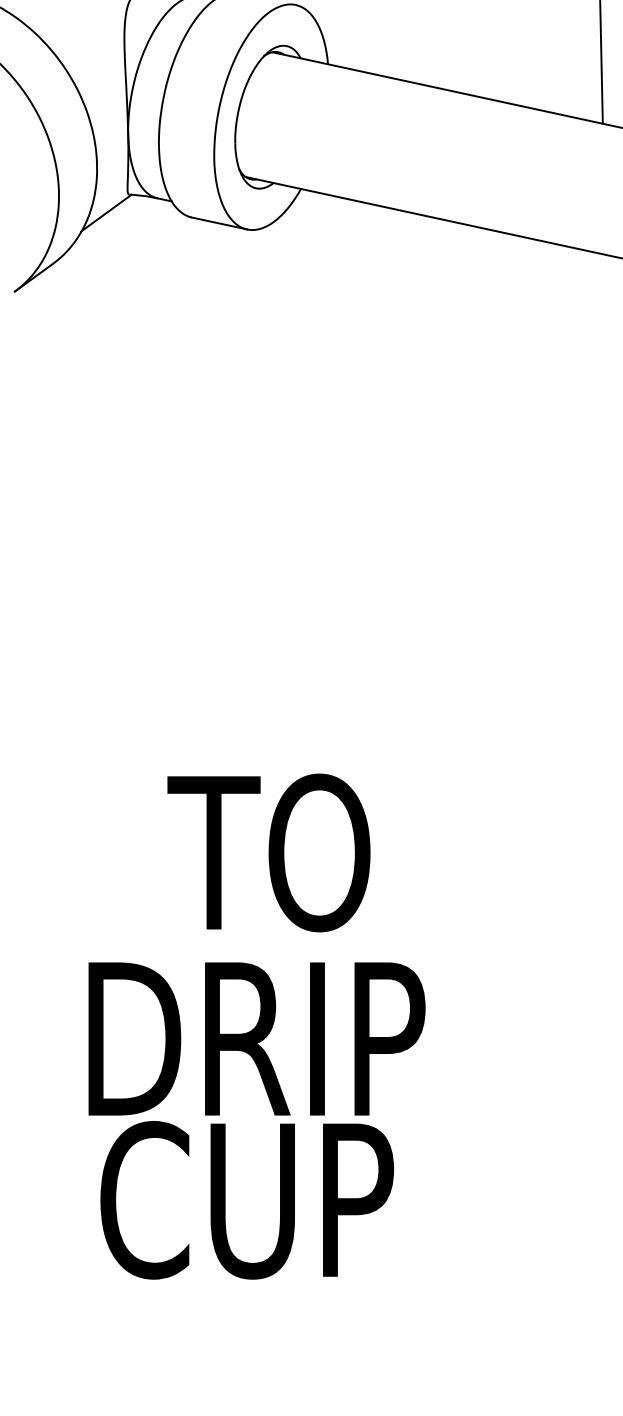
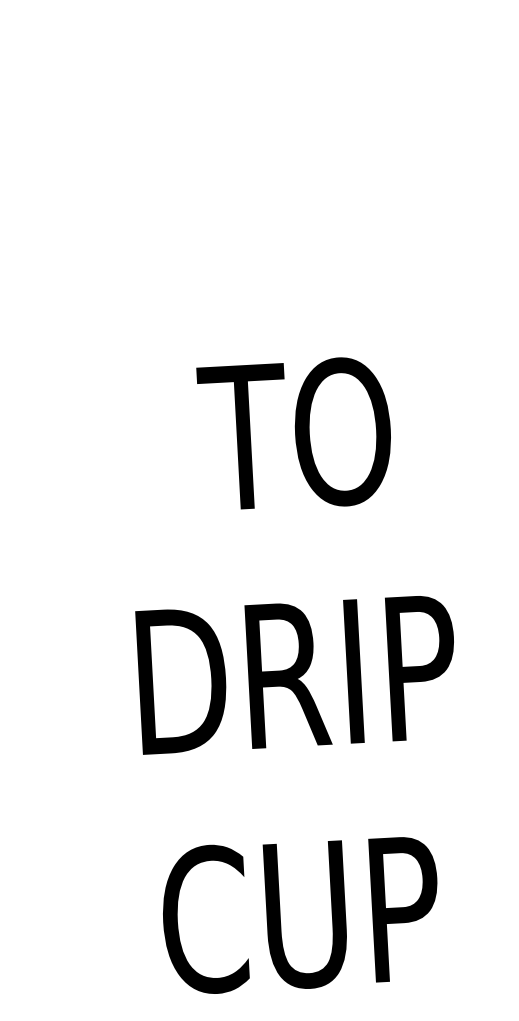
text: (268, 852) -> (294, 434), moved
text: (247, 1200) -> (301, 914), moved

